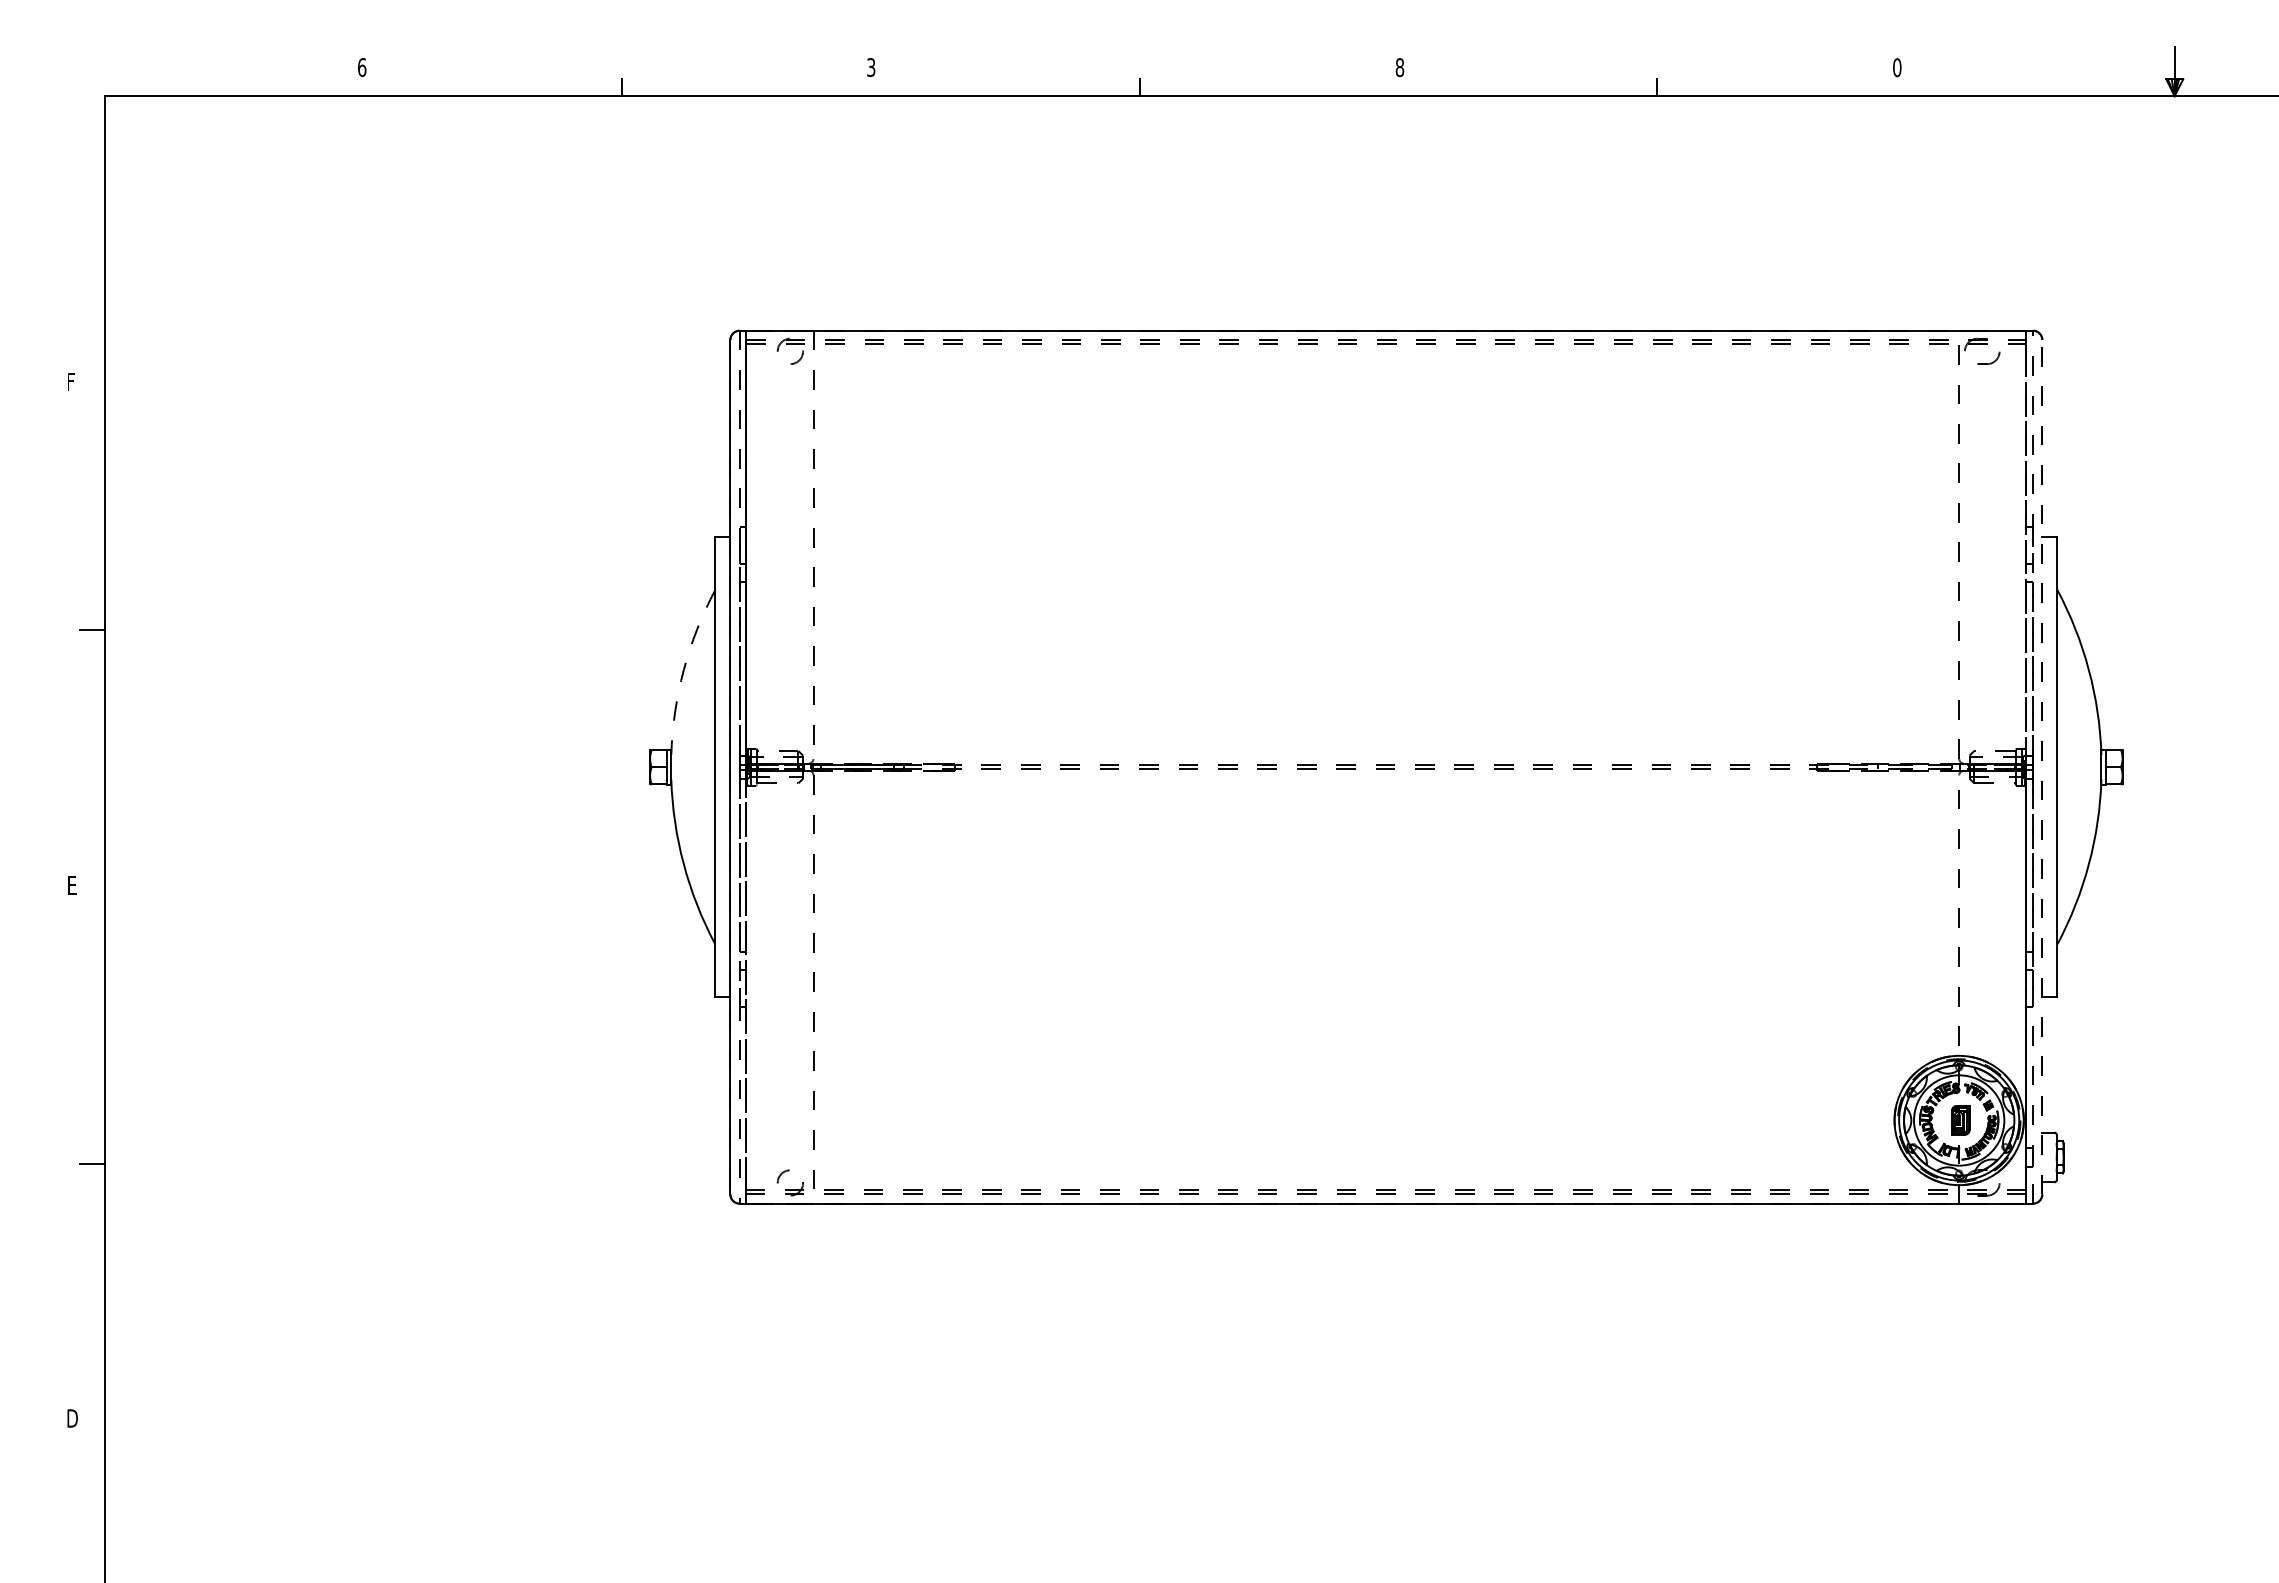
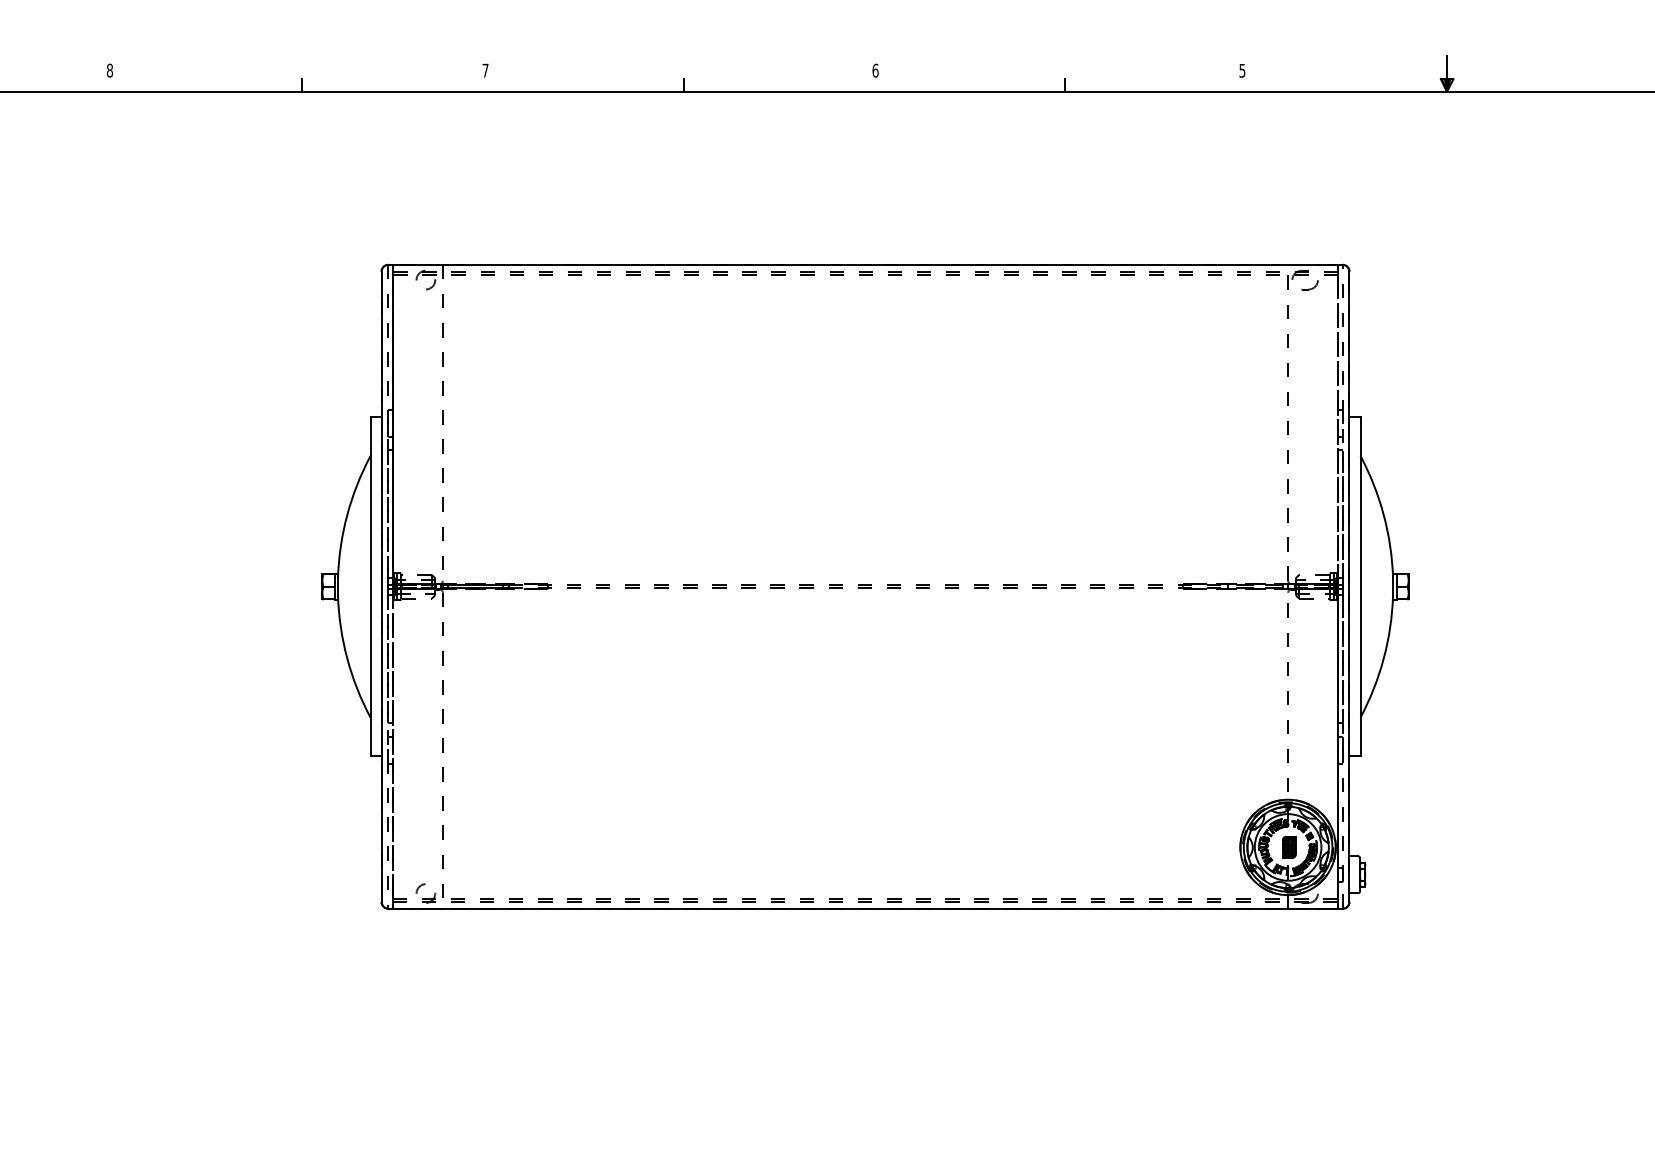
text: (362, 67) -> (110, 70), 6 -> 8
text: (871, 67) -> (485, 70), 3 -> 7
text: (1399, 67) -> (875, 70), 8 -> 6
text: (1897, 67) -> (1242, 70), 0 -> 5
arc: (683, 669) -> (347, 514), dashed -> solid
line: (2042, 766) -> (1349, 586), dashed -> solid

